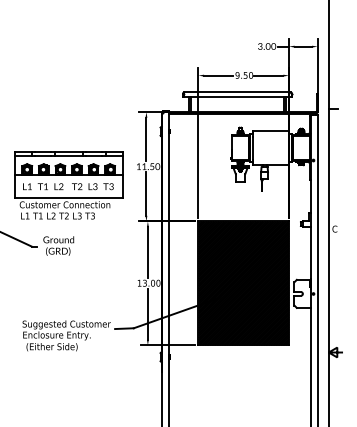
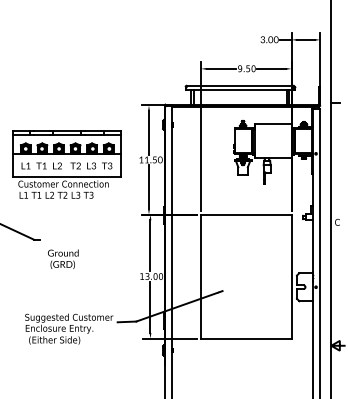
part: (68, 185) -> (67, 164), moved
text: (58, 245) -> (63, 258), moved
hatch: (243, 283) -> (246, 276), removed

